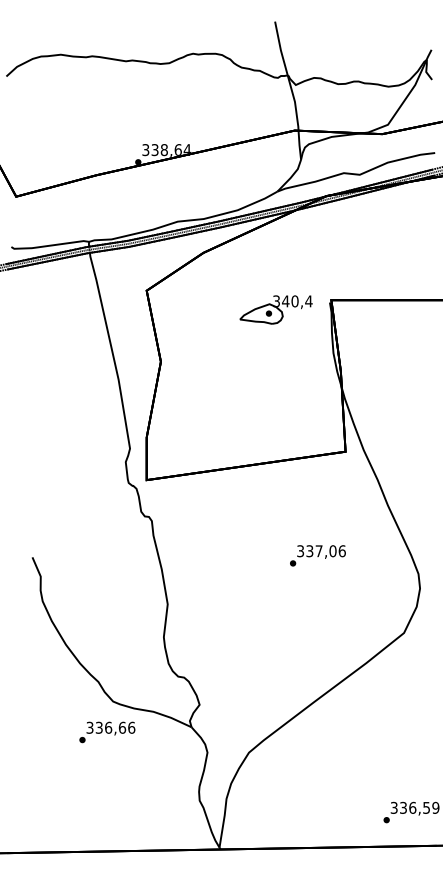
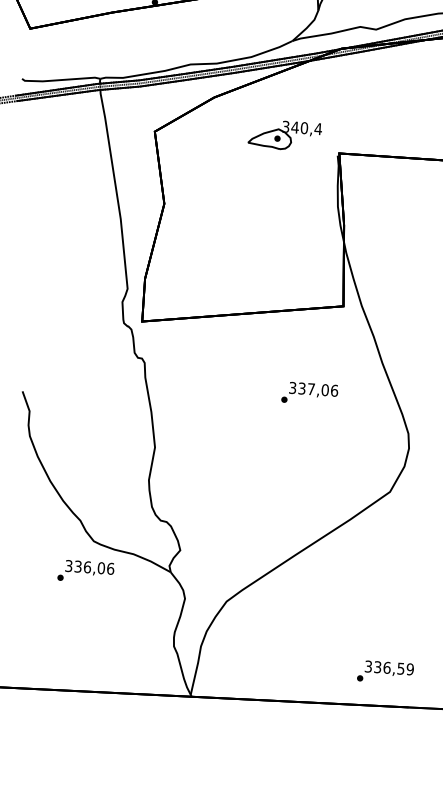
part: (275, 309) -> (284, 134), moved
text: (317, 555) -> (309, 393), moved
text: (122, 727) -> (101, 567), 336,66 -> 336,06

